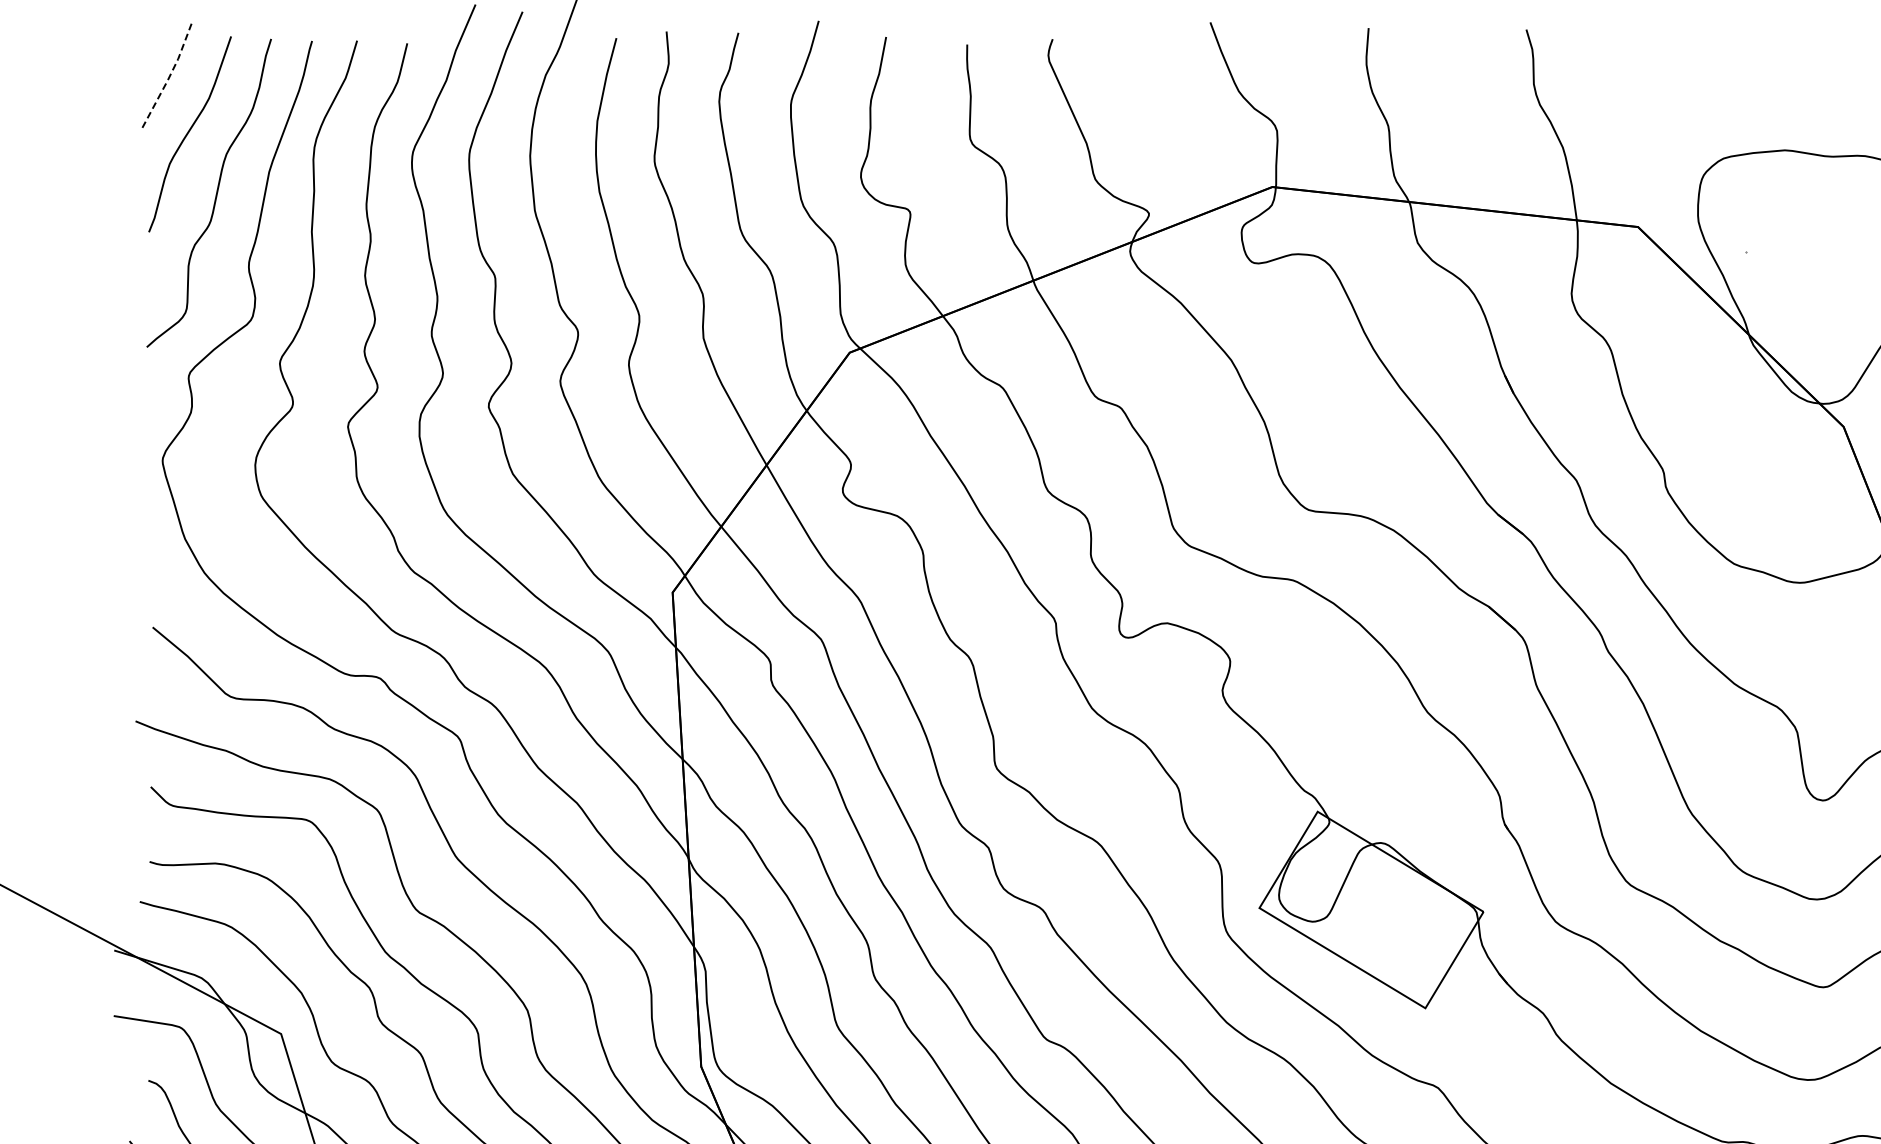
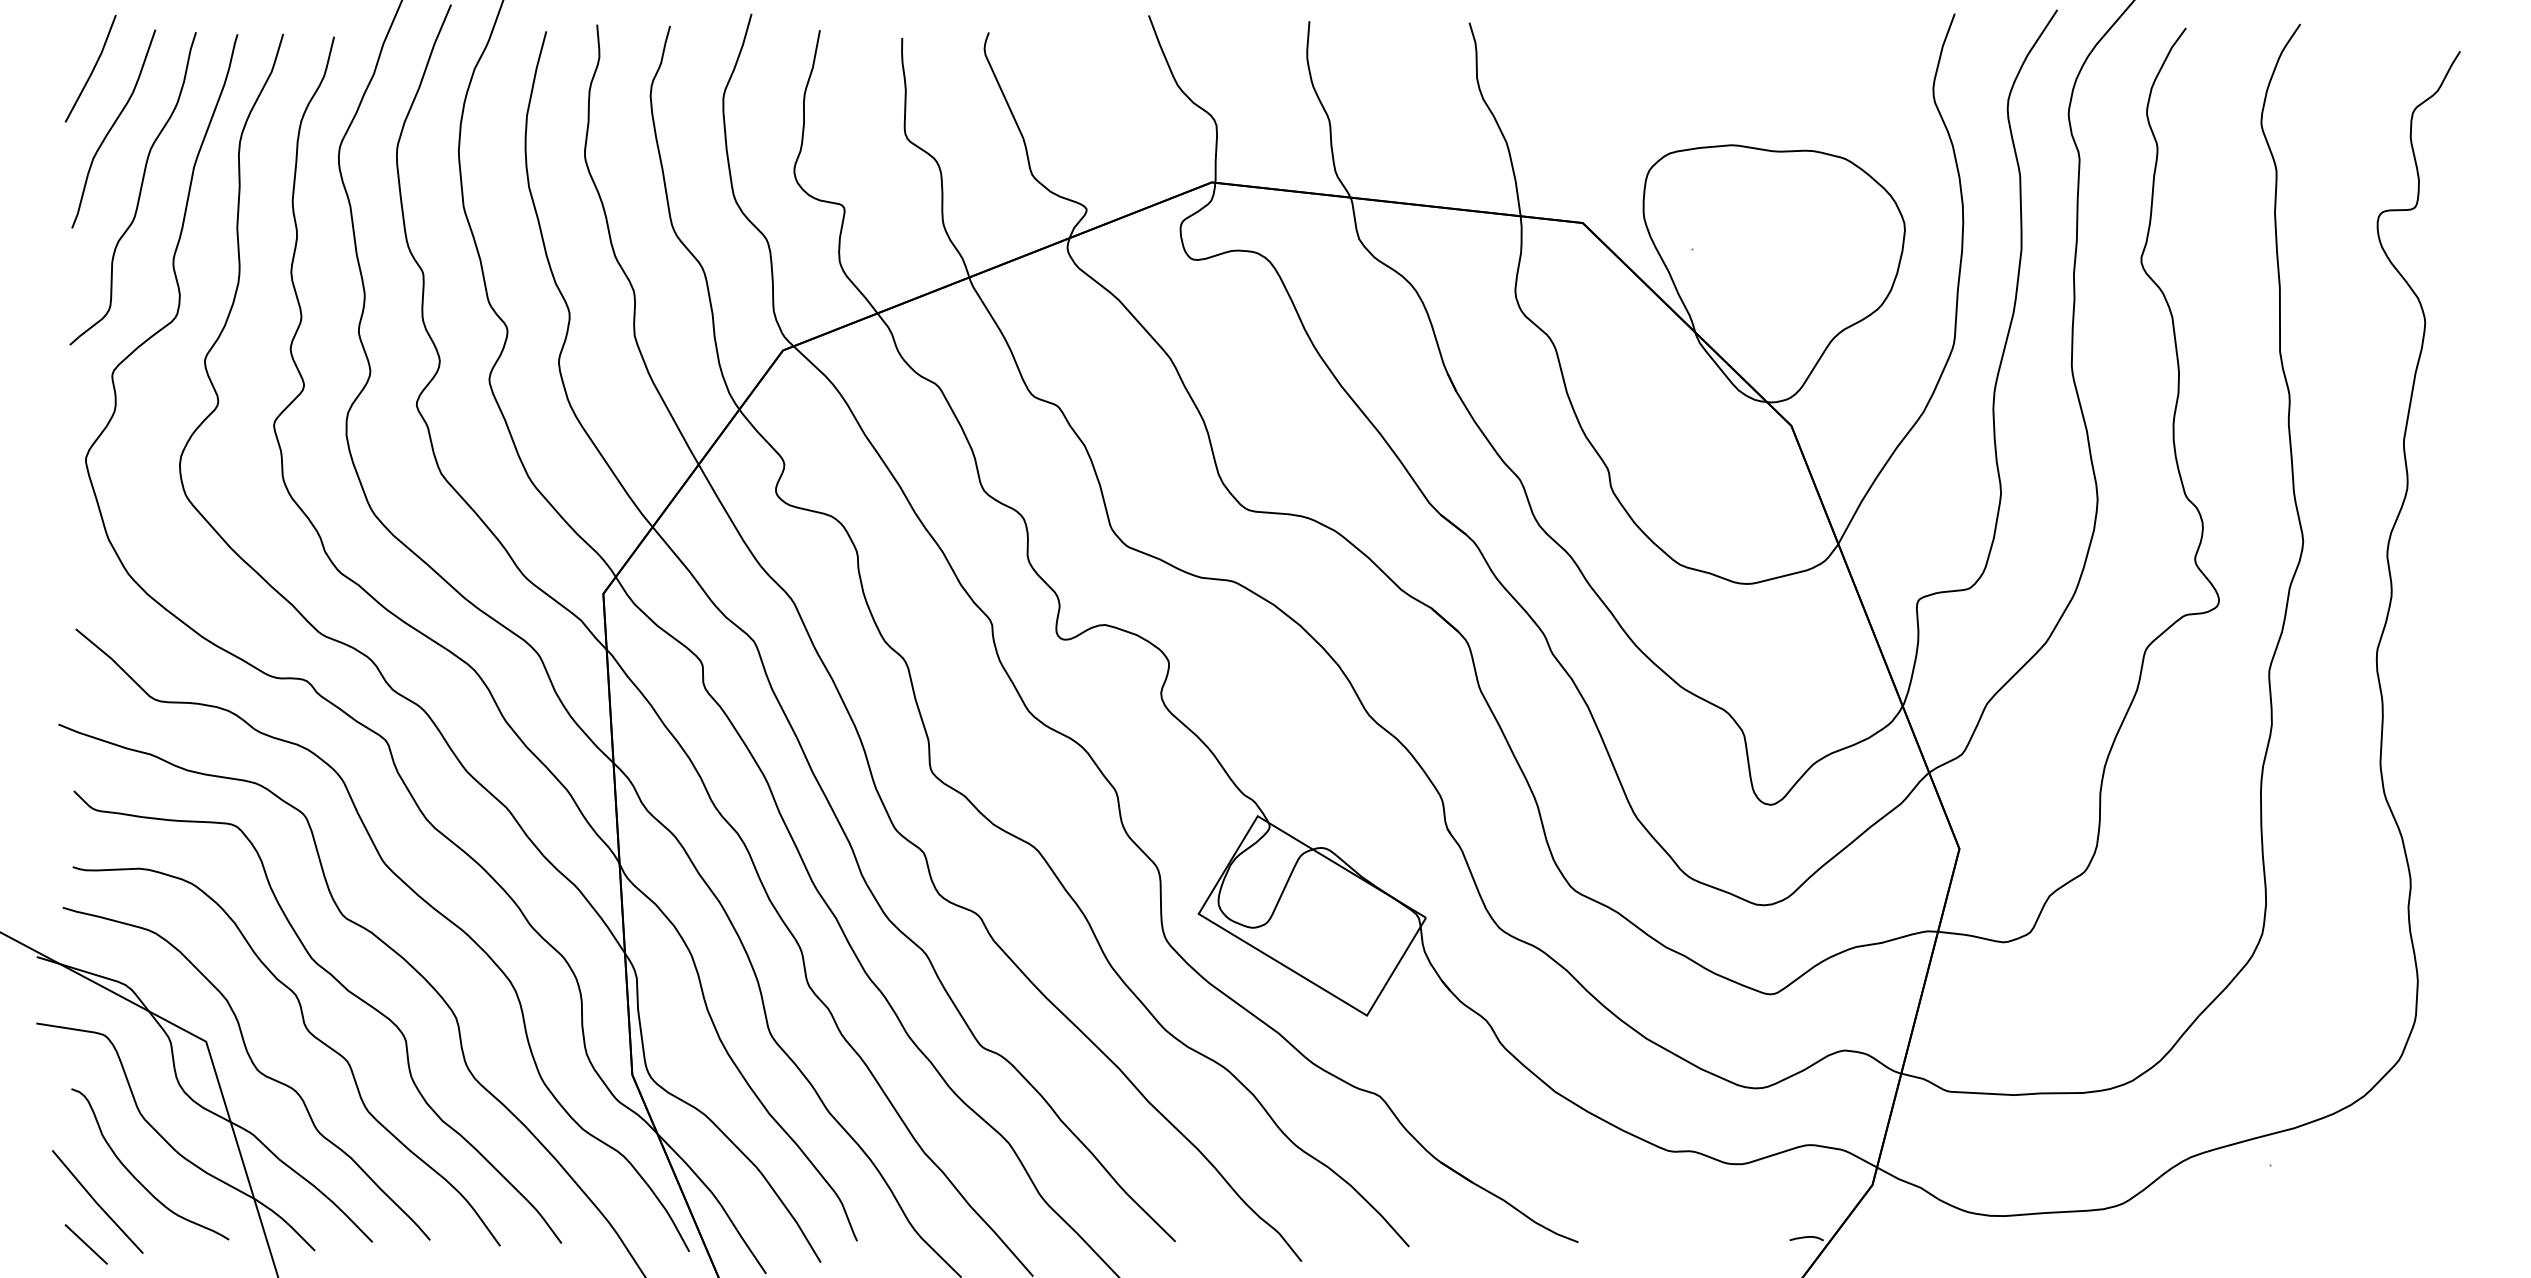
line: (170, 75) -> (93, 69), dashed -> solid

